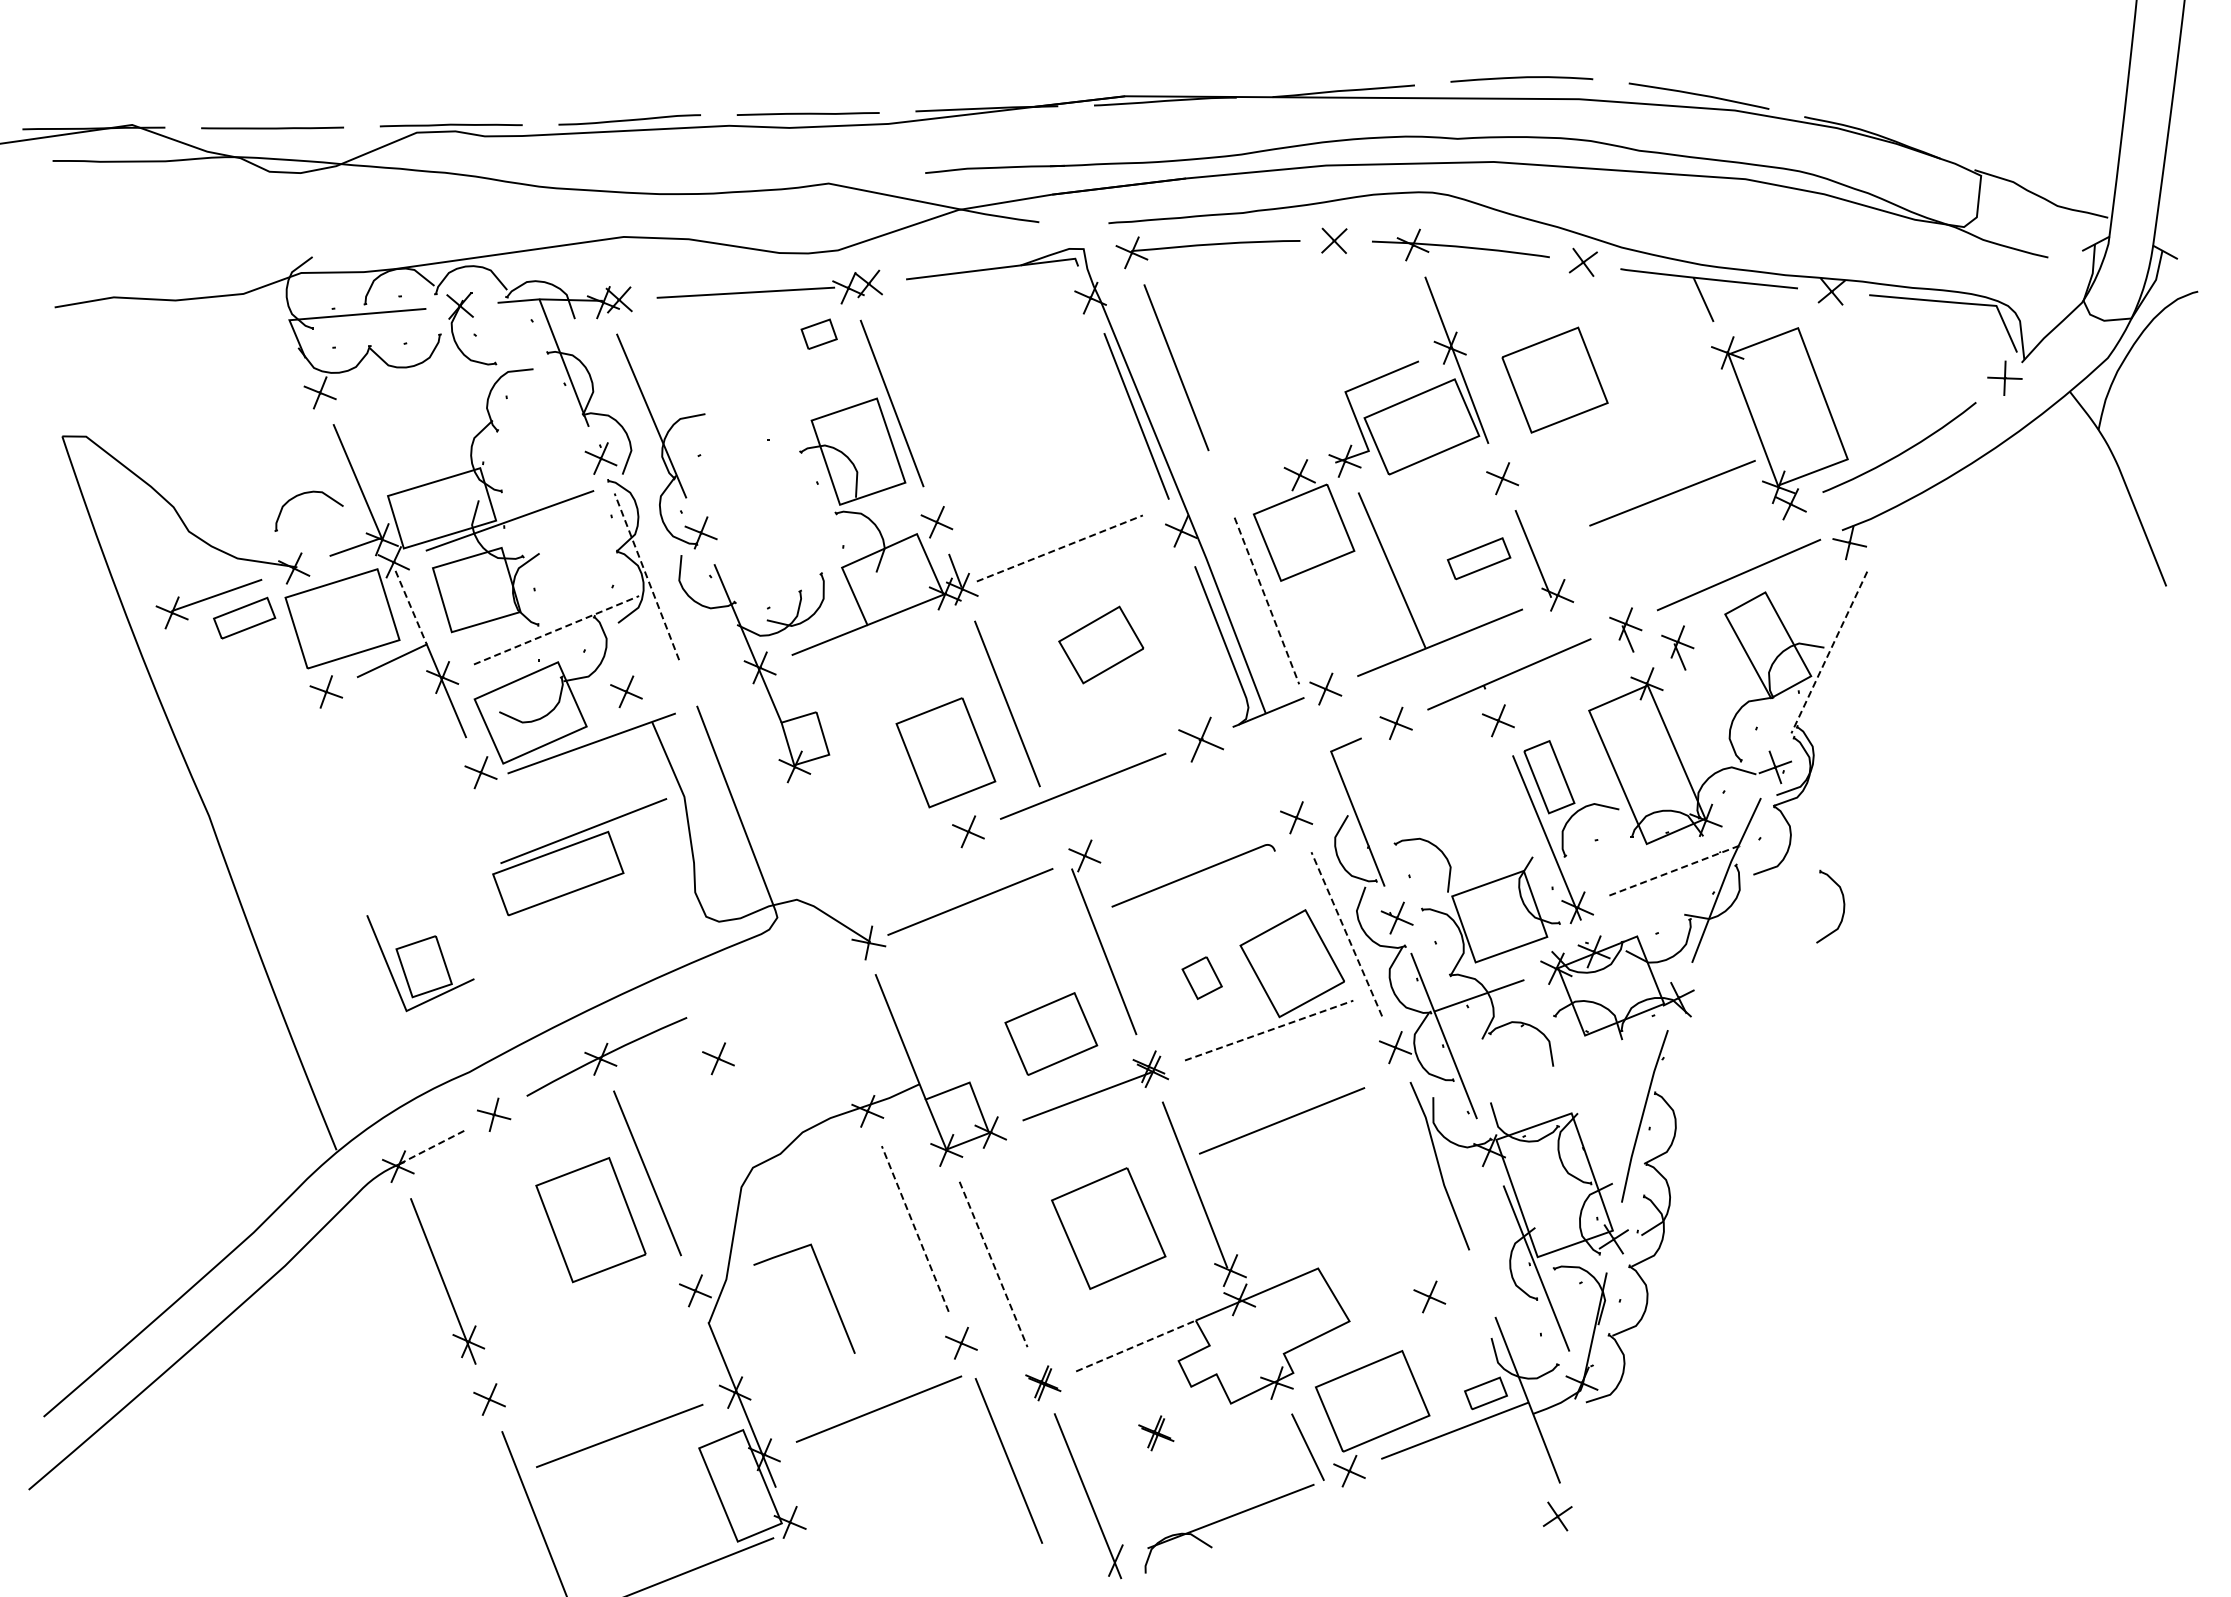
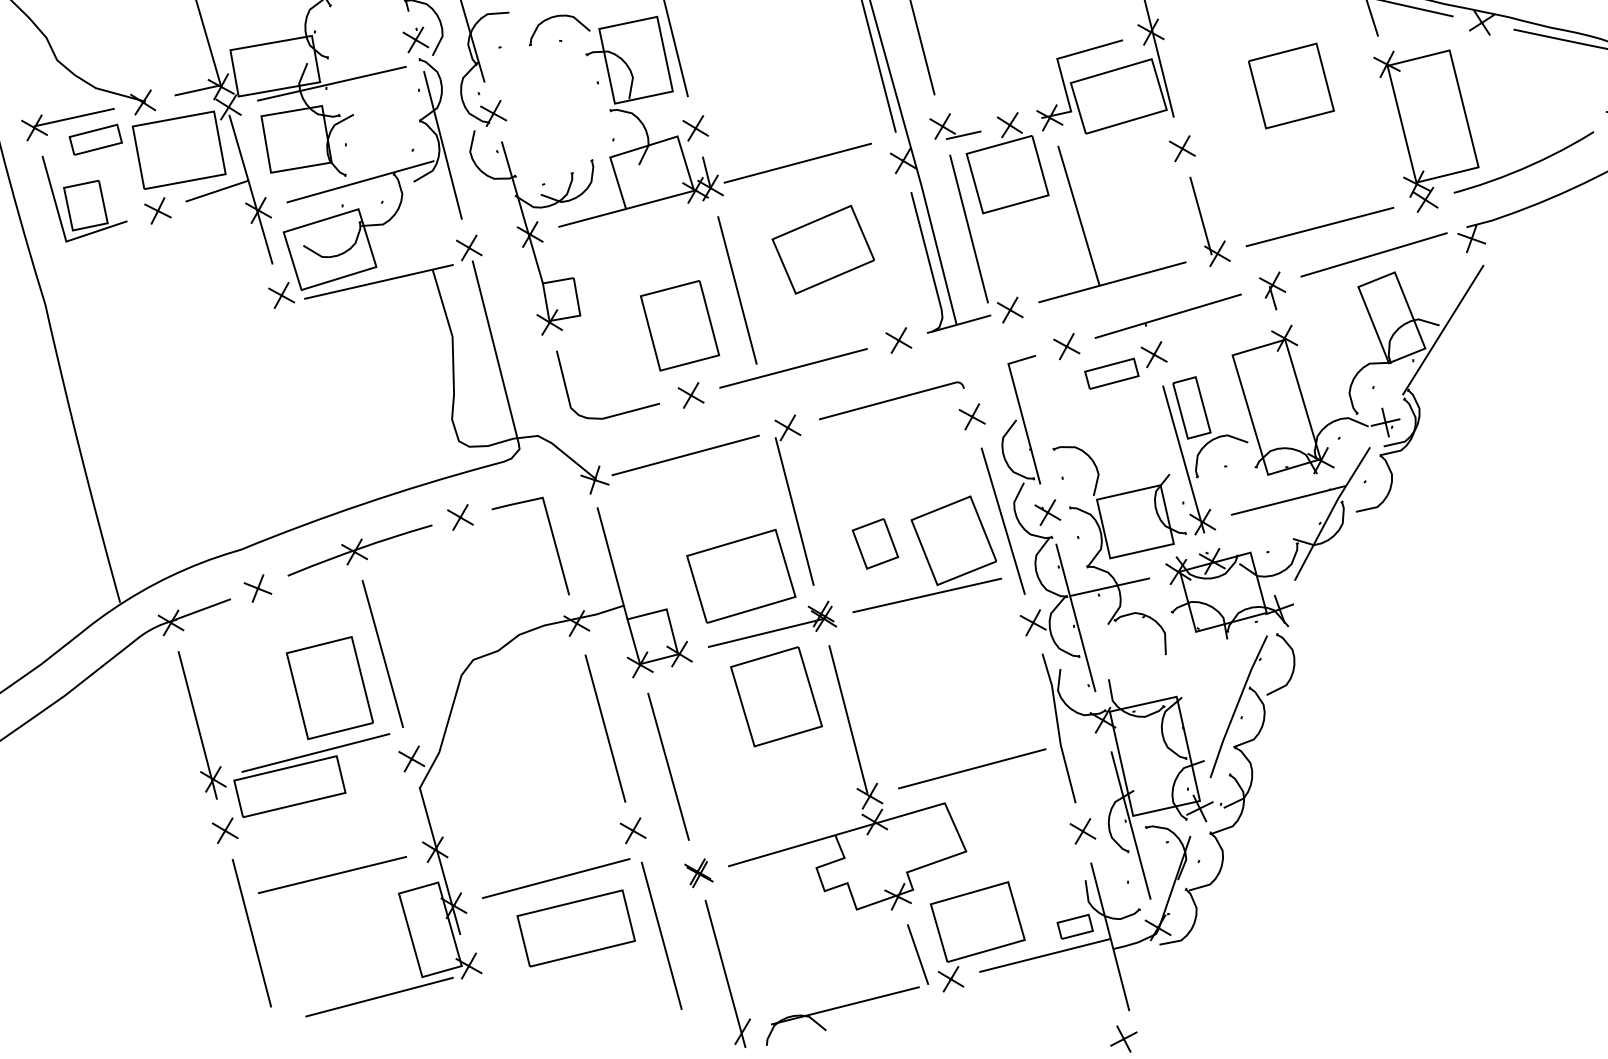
part: (1554, 379) -> (1291, 85), moved
part: (1236, 485) -> (954, 127), added
line: (1672, 493) -> (1319, 227), moved
part: (301, 495) -> (555, 17), moved
line: (1060, 548) -> (798, 163), dashed -> solid
part: (1478, 558) -> (1111, 373), moved
line: (646, 575) -> (442, 144), dashed -> solid
line: (1267, 601) -> (969, 229), dashed -> solid
line: (411, 607) -> (239, 147), dashed -> solid
line: (557, 630) -> (361, 182), dashed -> solid
part: (1101, 644) -> (823, 249), size x1.43
part: (1677, 647) -> (1314, 310), removed
line: (1829, 652) -> (1443, 330), dashed -> solid
part: (626, 691) -> (469, 247), moved
part: (1200, 739) -> (898, 340), size x0.71
part: (579, 857) -> (309, 775), moved
curve: (882, 864) -> (614, 414), added
line: (1674, 870) -> (1289, 500), dashed -> solid
curve: (1193, 875) -> (891, 400), moved
part: (1843, 906) -> (1293, 666), moved
line: (1346, 933) -> (1003, 520), dashed -> solid
part: (420, 963) -> (83, 202), moved
part: (1202, 977) -> (875, 543), size x1.43
line: (1269, 1030) -> (927, 595), dashed -> solid
part: (1050, 1033) -> (740, 575), size x1.43
part: (718, 1058) -> (460, 517), moved
line: (1282, 1120) -> (972, 768), moved
line: (429, 1148) -> (199, 610), dashed -> solid
line: (915, 1228) -> (605, 728), dashed -> solid
part: (1108, 1228) -> (776, 696), moved
line: (993, 1264) -> (668, 766), dashed -> solid
line: (828, 1291) -> (552, 539), moved
part: (1429, 1296) -> (1082, 830), moved
line: (1136, 1345) -> (782, 850), dashed -> solid
part: (1156, 1433) -> (790, 927), removed
part: (908, 1463) -> (575, 927), added

